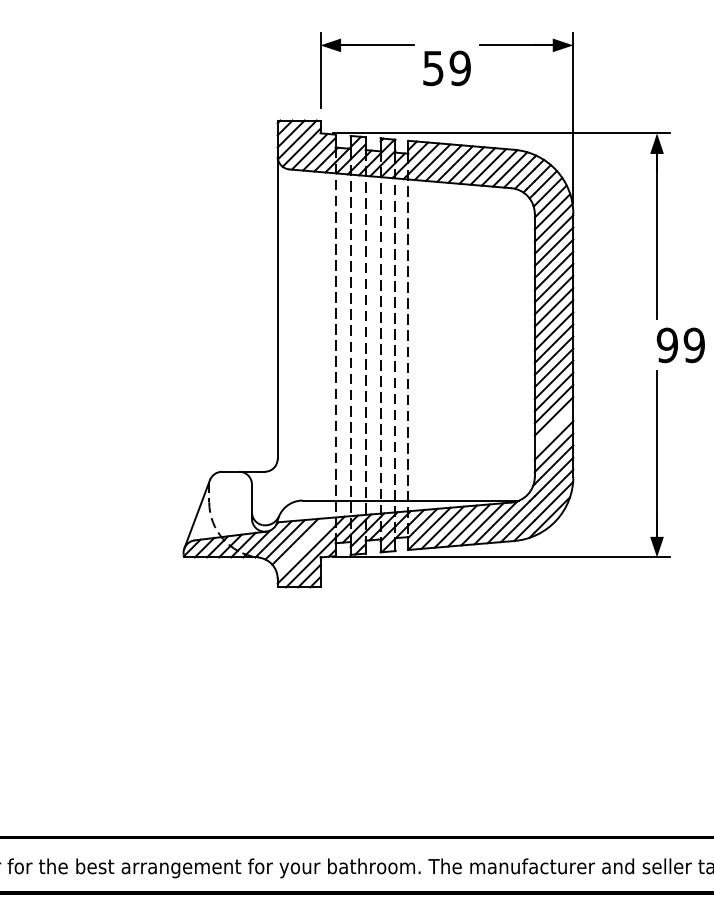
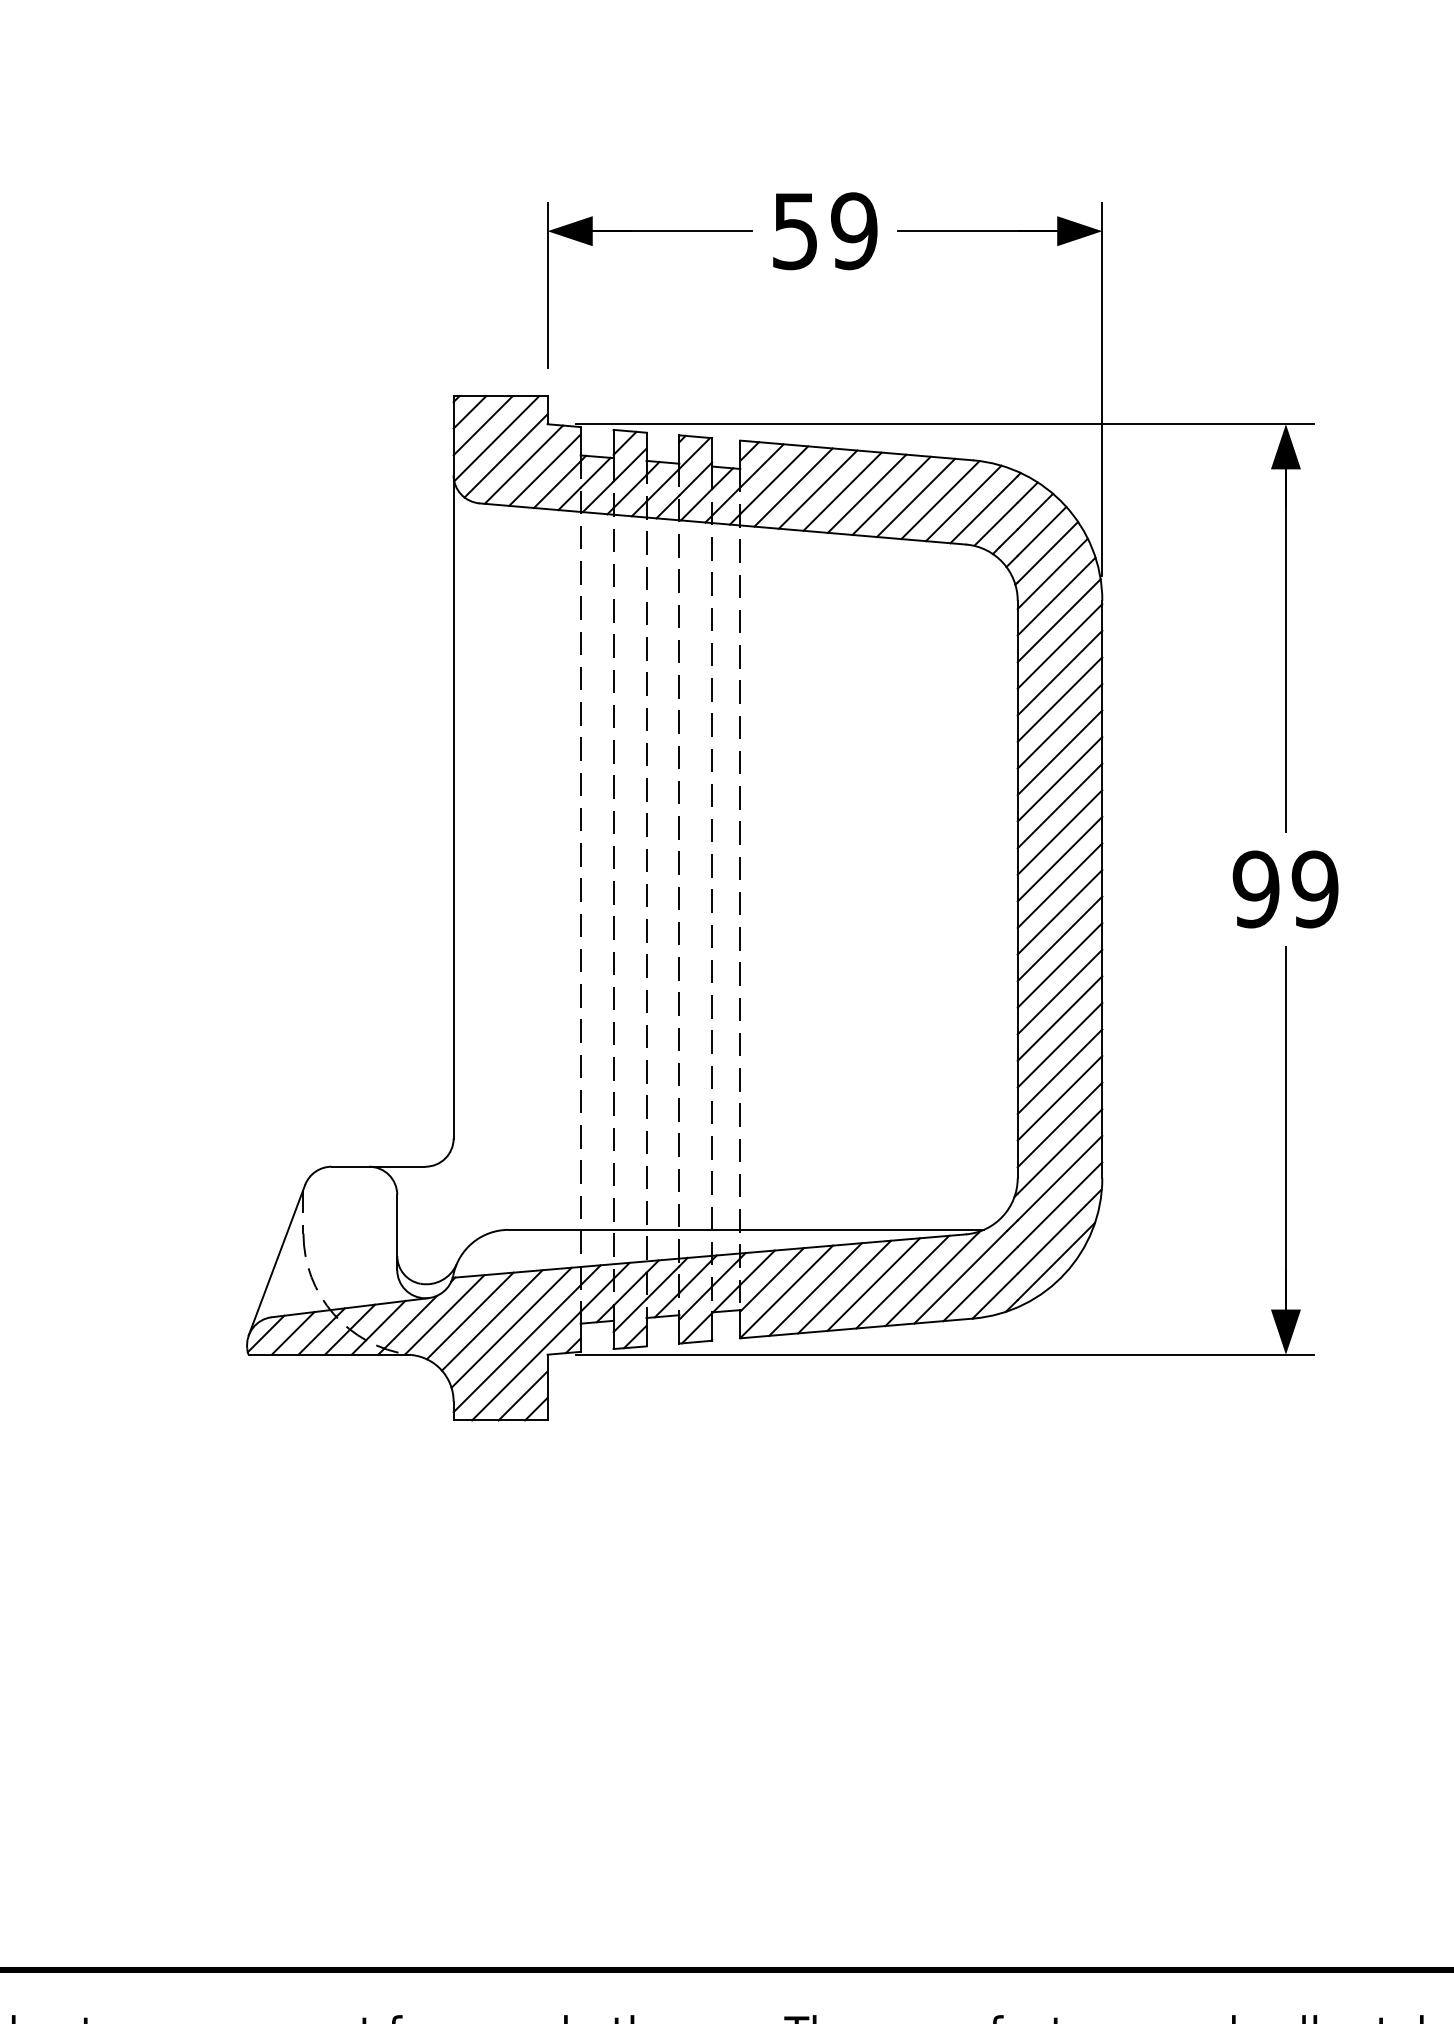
text: (446, 68) -> (824, 231), moved
text: (680, 345) -> (1284, 889), moved
line: (553, 428) -> (1058, 1071), added
line: (303, 544) -> (510, 1326), added

